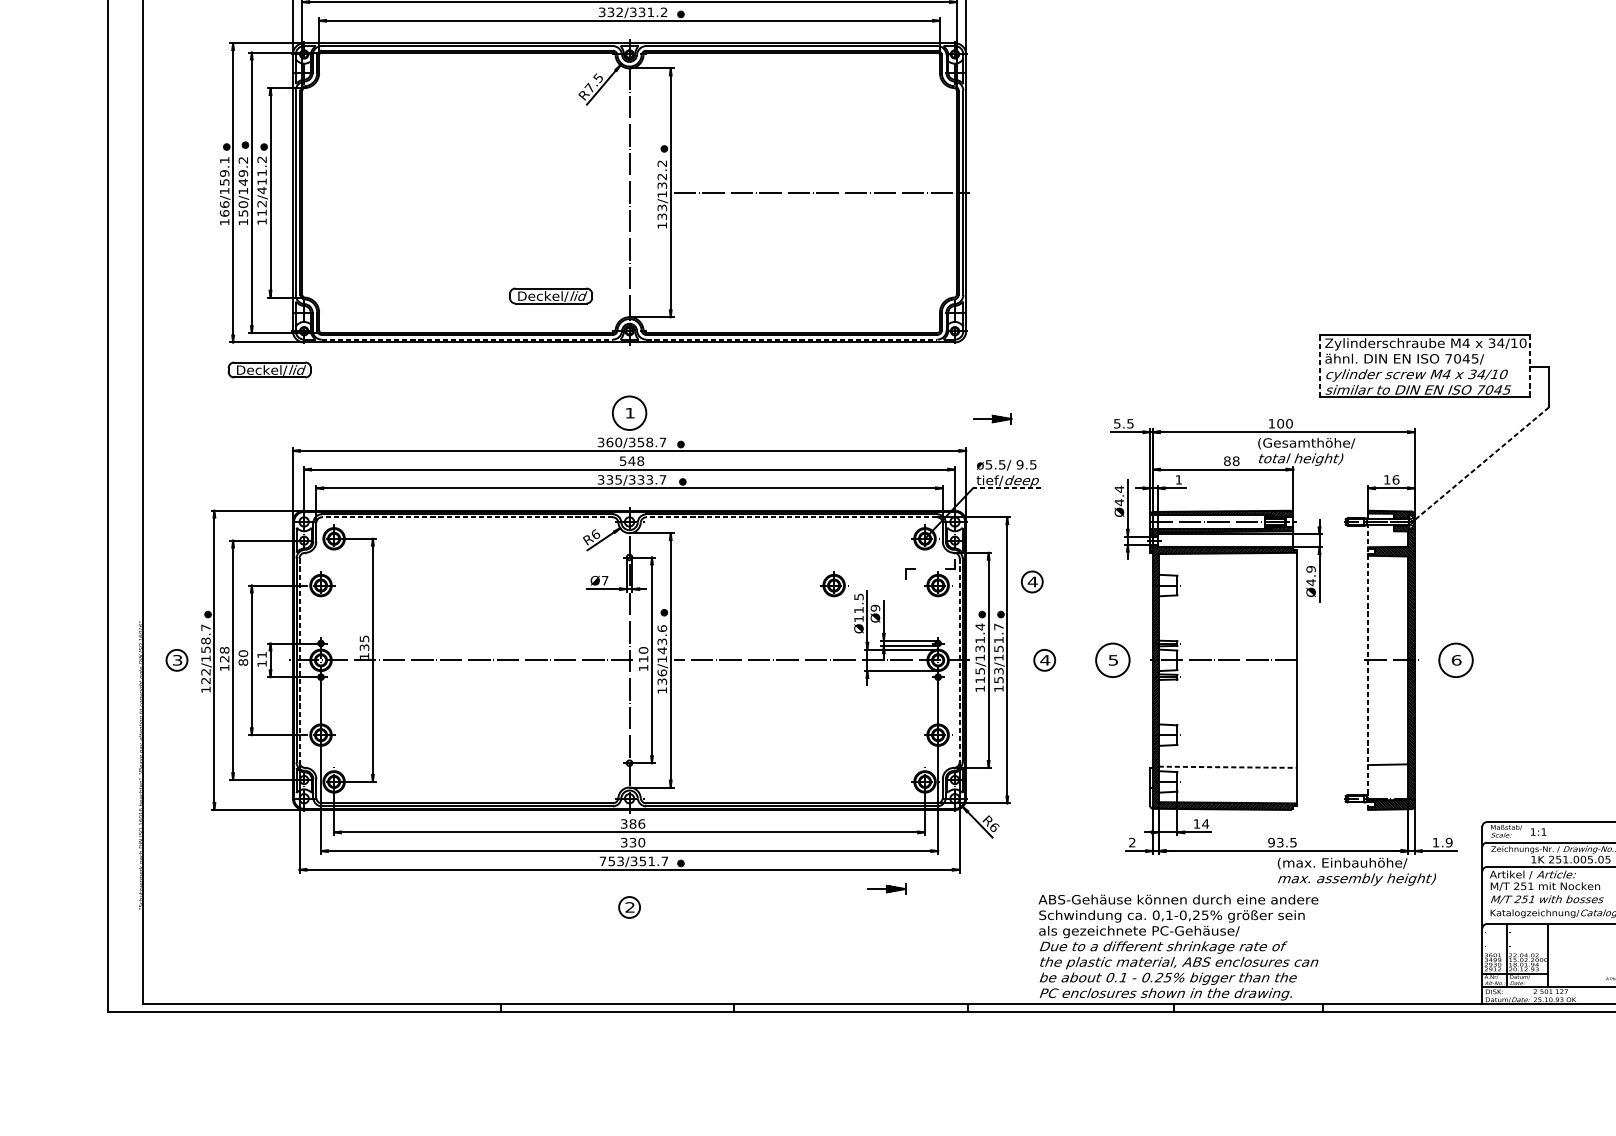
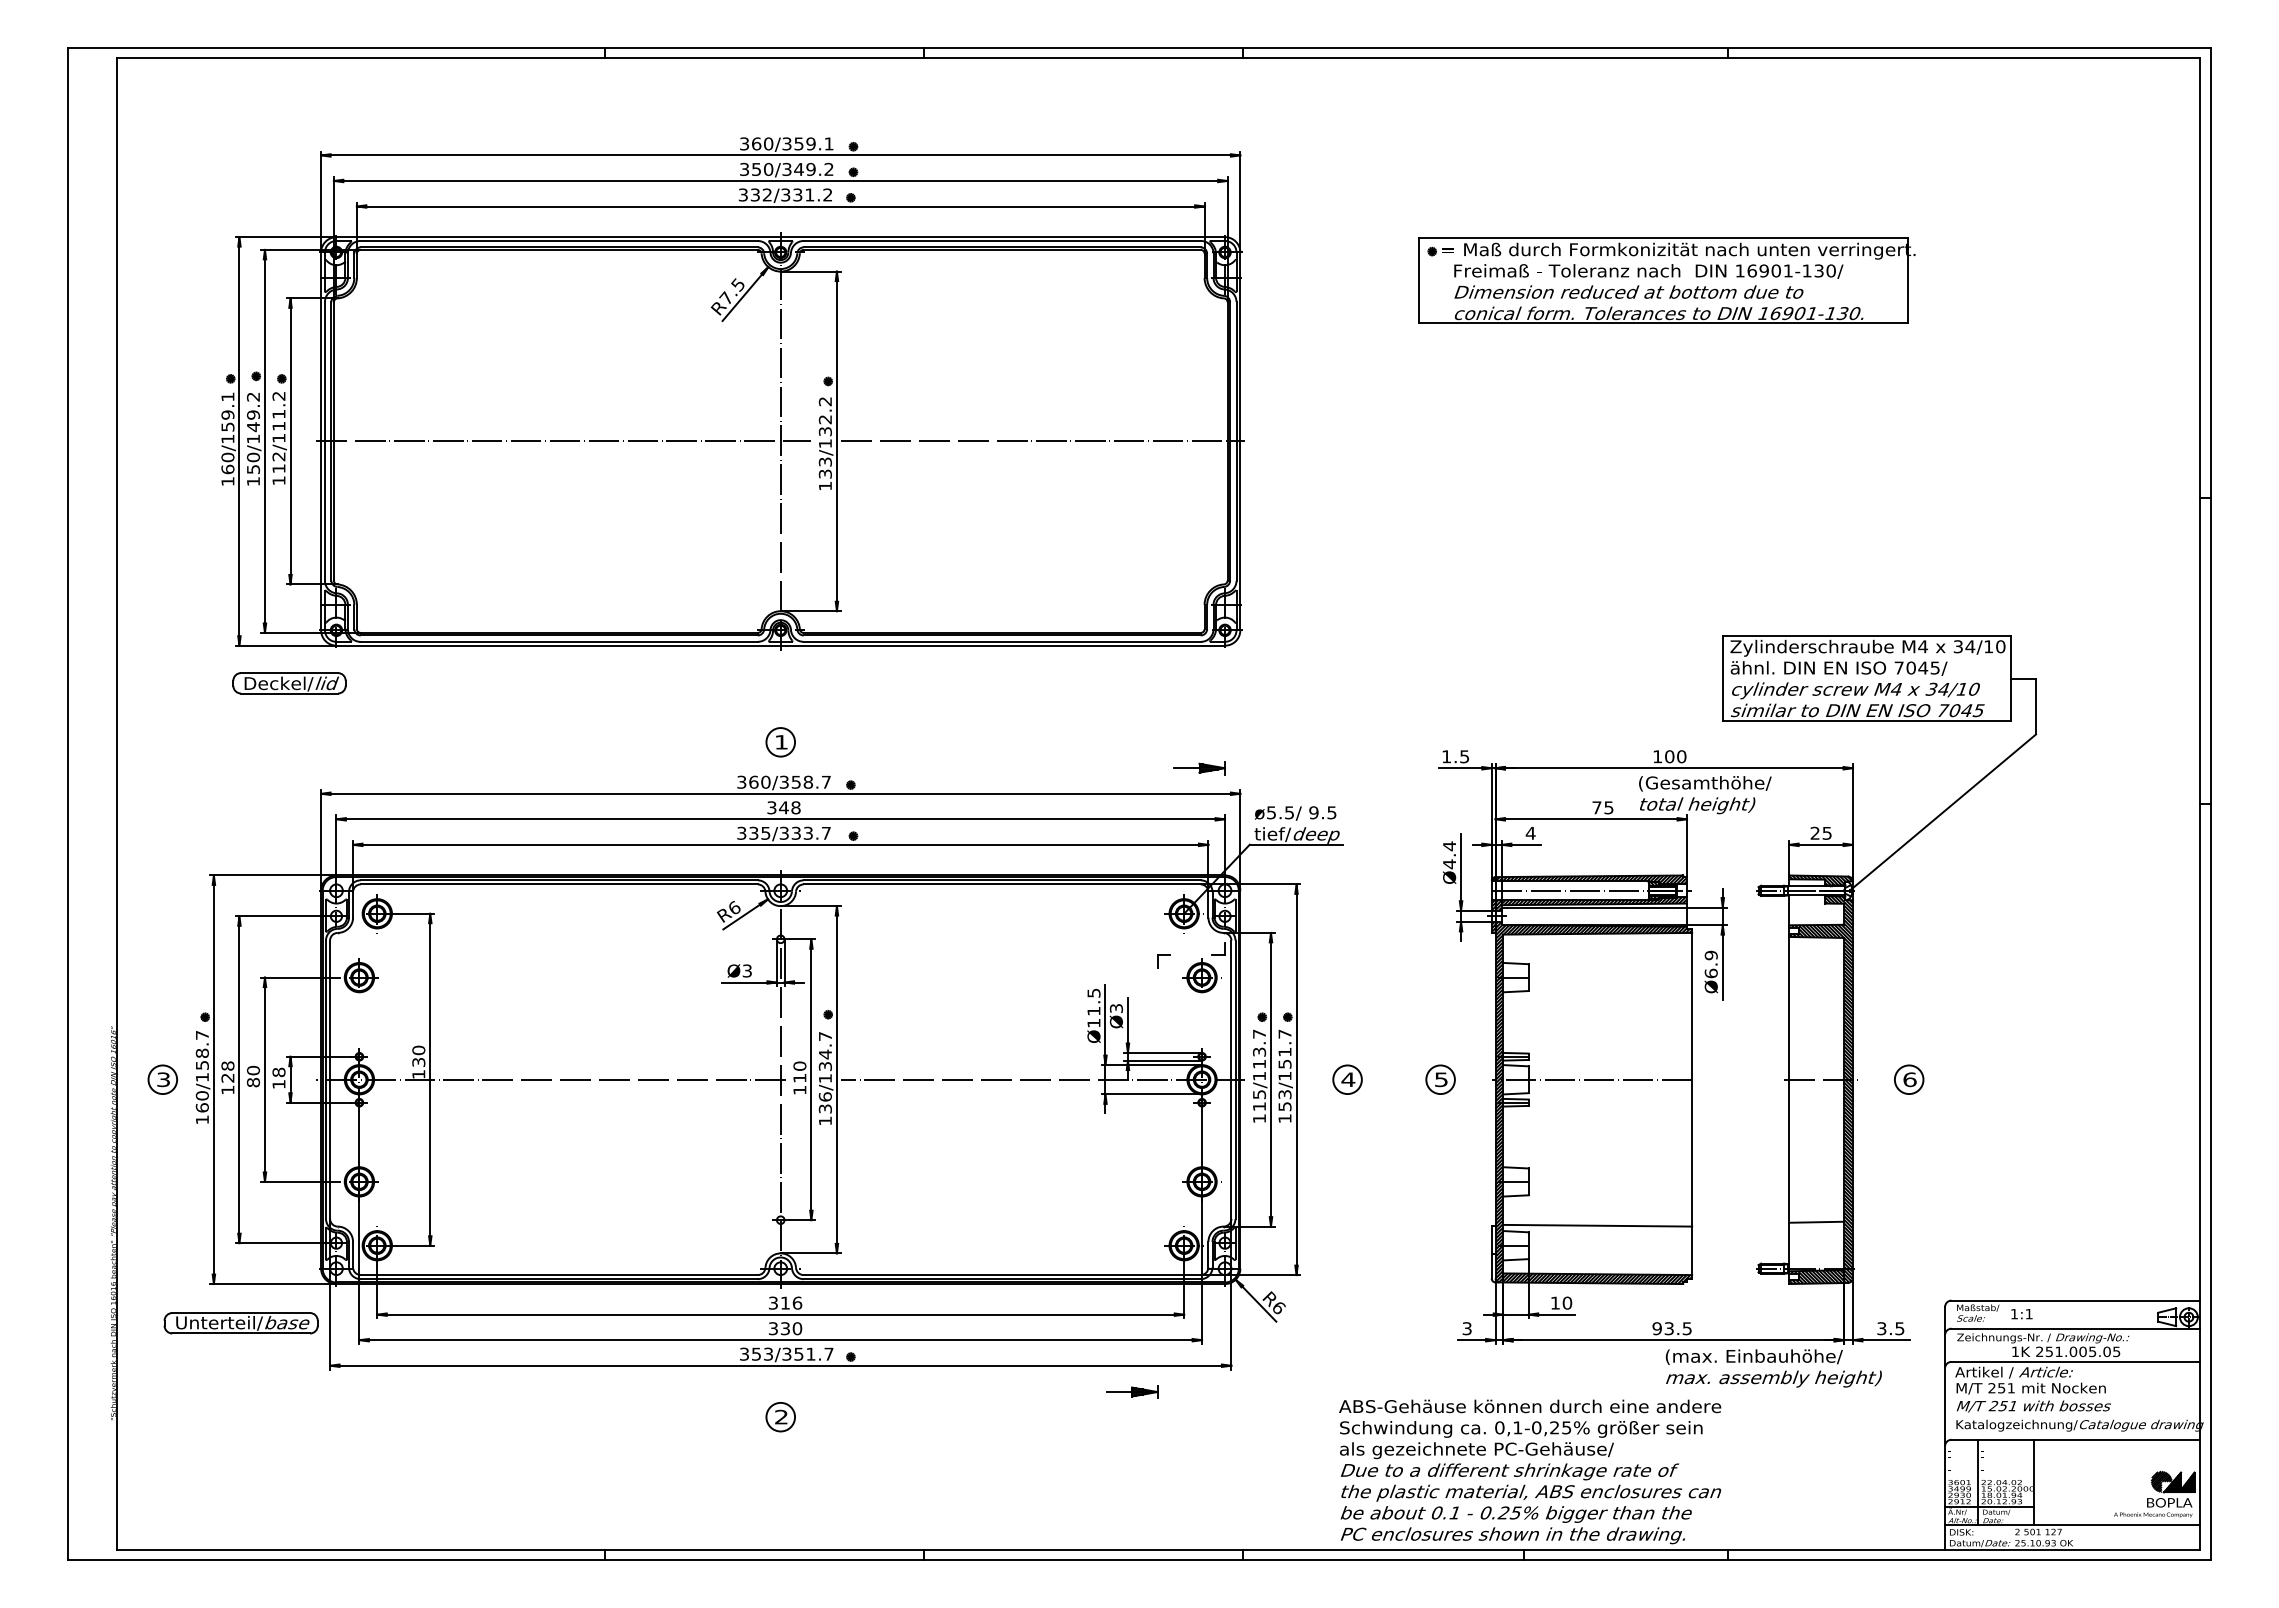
part: (1278, 74) -> (1666, 280), added
text: (261, 190) -> (278, 438), 112/411.2 -> 112/111.2
line: (470, 192) -> (563, 441), added
text: (224, 204) -> (227, 457), 166/159.1 -> 160/159.1
part: (551, 296) -> (673, 582), removed
line: (467, 339) -> (559, 641), dashed -> solid
line: (791, 339) -> (1002, 641), dashed -> solid
line: (1319, 366) -> (1722, 678), dashed -> solid
line: (1530, 366) -> (2010, 678), dashed -> solid
circle: (629, 413) -> (780, 742), size x0.62
part: (992, 419) -> (1199, 768), moved
text: (1117, 423) -> (1446, 756), 5.5 -> 1.5
text: (622, 460) -> (771, 807), 548 -> 348
text: (1231, 460) -> (1602, 807), 88 -> 75
line: (1480, 464) -> (1942, 812), dashed -> solid
text: (1391, 479) -> (1821, 832), 16 -> 25
text: (1178, 480) -> (1530, 833), 1 -> 4
line: (1007, 488) -> (1296, 844), dashed -> solid
line: (467, 517) -> (559, 884), dashed -> solid
line: (791, 517) -> (1002, 884), dashed -> solid
text: (604, 580) -> (746, 970), Ø7 -> Ø3
part: (1032, 581) -> (1330, 972), removed
text: (1310, 582) -> (1710, 973), Ø4.9 -> Ø6.9
part: (833, 584) -> (1059, 975), removed
text: (875, 608) -> (1116, 1008), Ø9 -> Ø3
text: (980, 637) -> (1259, 1048), 115/131.4 -> 115/113.7
text: (364, 638) -> (418, 1050), 135 -> 130
text: (661, 639) -> (824, 1051), 136/143.6 -> 136/134.7
text: (261, 655) -> (278, 1072), 11 -> 18
line: (299, 660) -> (330, 1080), dashed -> solid
line: (959, 660) -> (1231, 1080), dashed -> solid
circle: (1112, 660) -> (1440, 1079), size x0.62
circle: (1455, 660) -> (1908, 1079), size x0.62
line: (1368, 667) -> (1789, 1089), dashed -> solid
text: (205, 676) -> (201, 1101), 122/158.7 -> 160/158.7
line: (1228, 767) -> (1598, 1225), dashed -> solid
text: (633, 823) -> (785, 1302), 386 -> 316
text: (1205, 823) -> (1567, 1302), 14 -> 10
part: (233, 838) -> (240, 1323), added
text: (1131, 842) -> (1466, 1328), 2 -> 3
text: (1442, 842) -> (1890, 1328), 1.9 -> 3.5
text: (603, 860) -> (744, 1353), 753/351.7 -> 353/351.7

